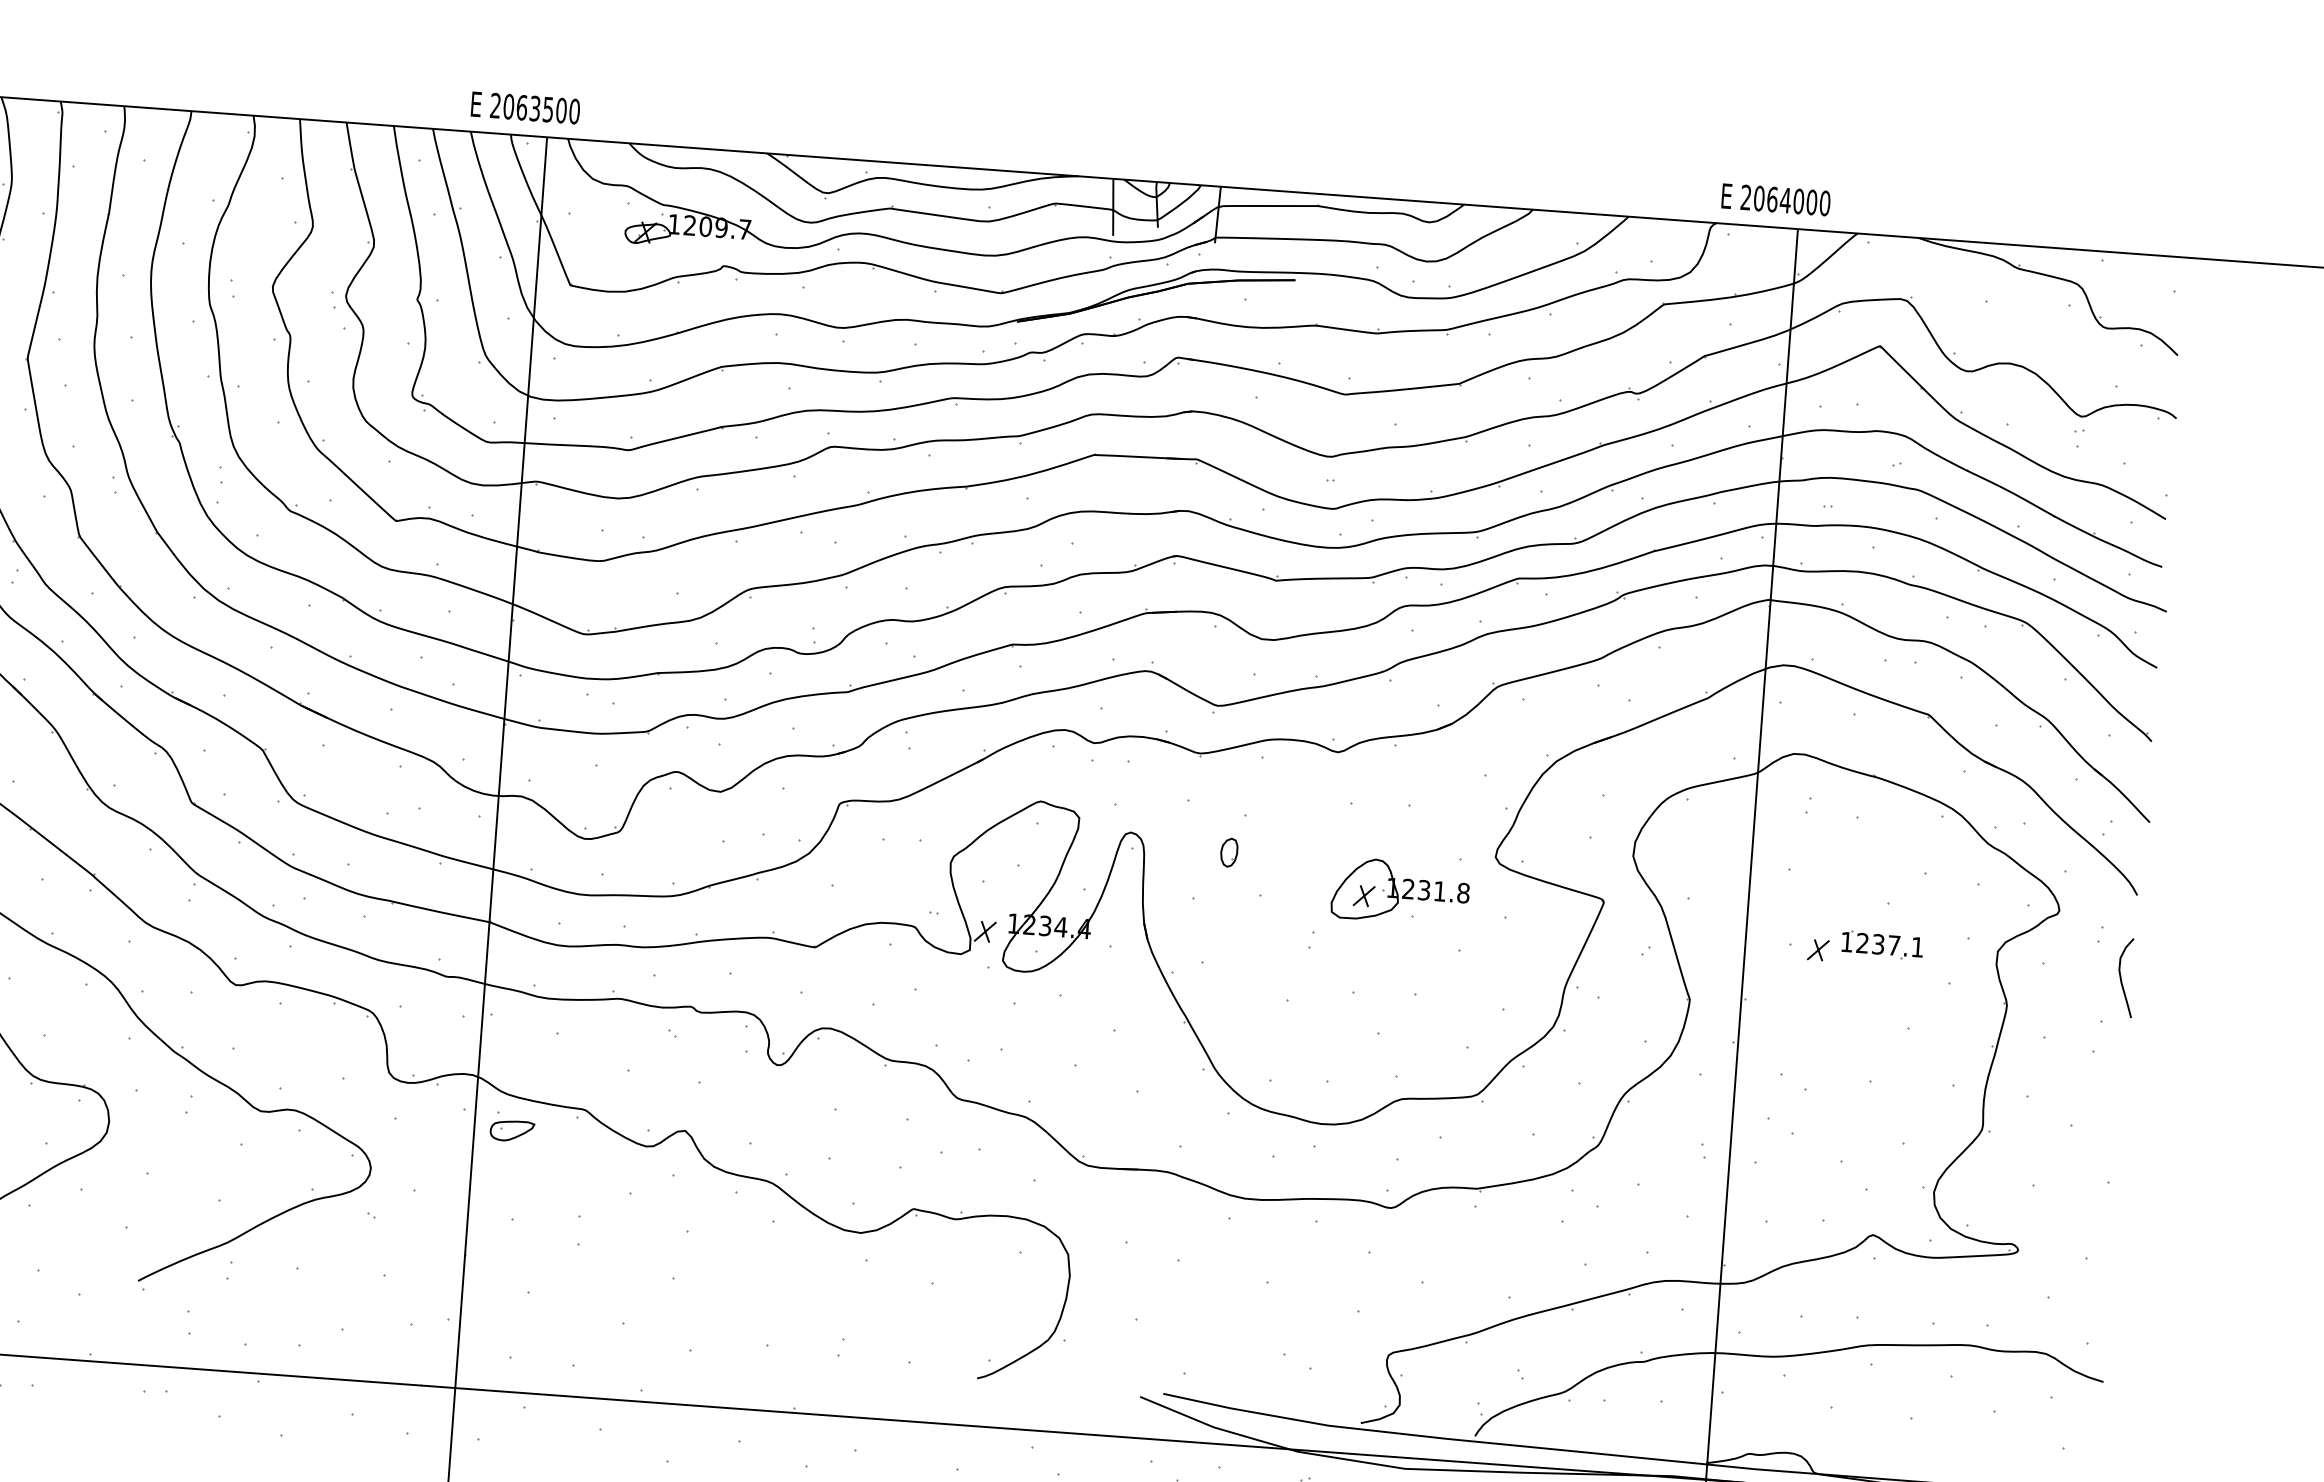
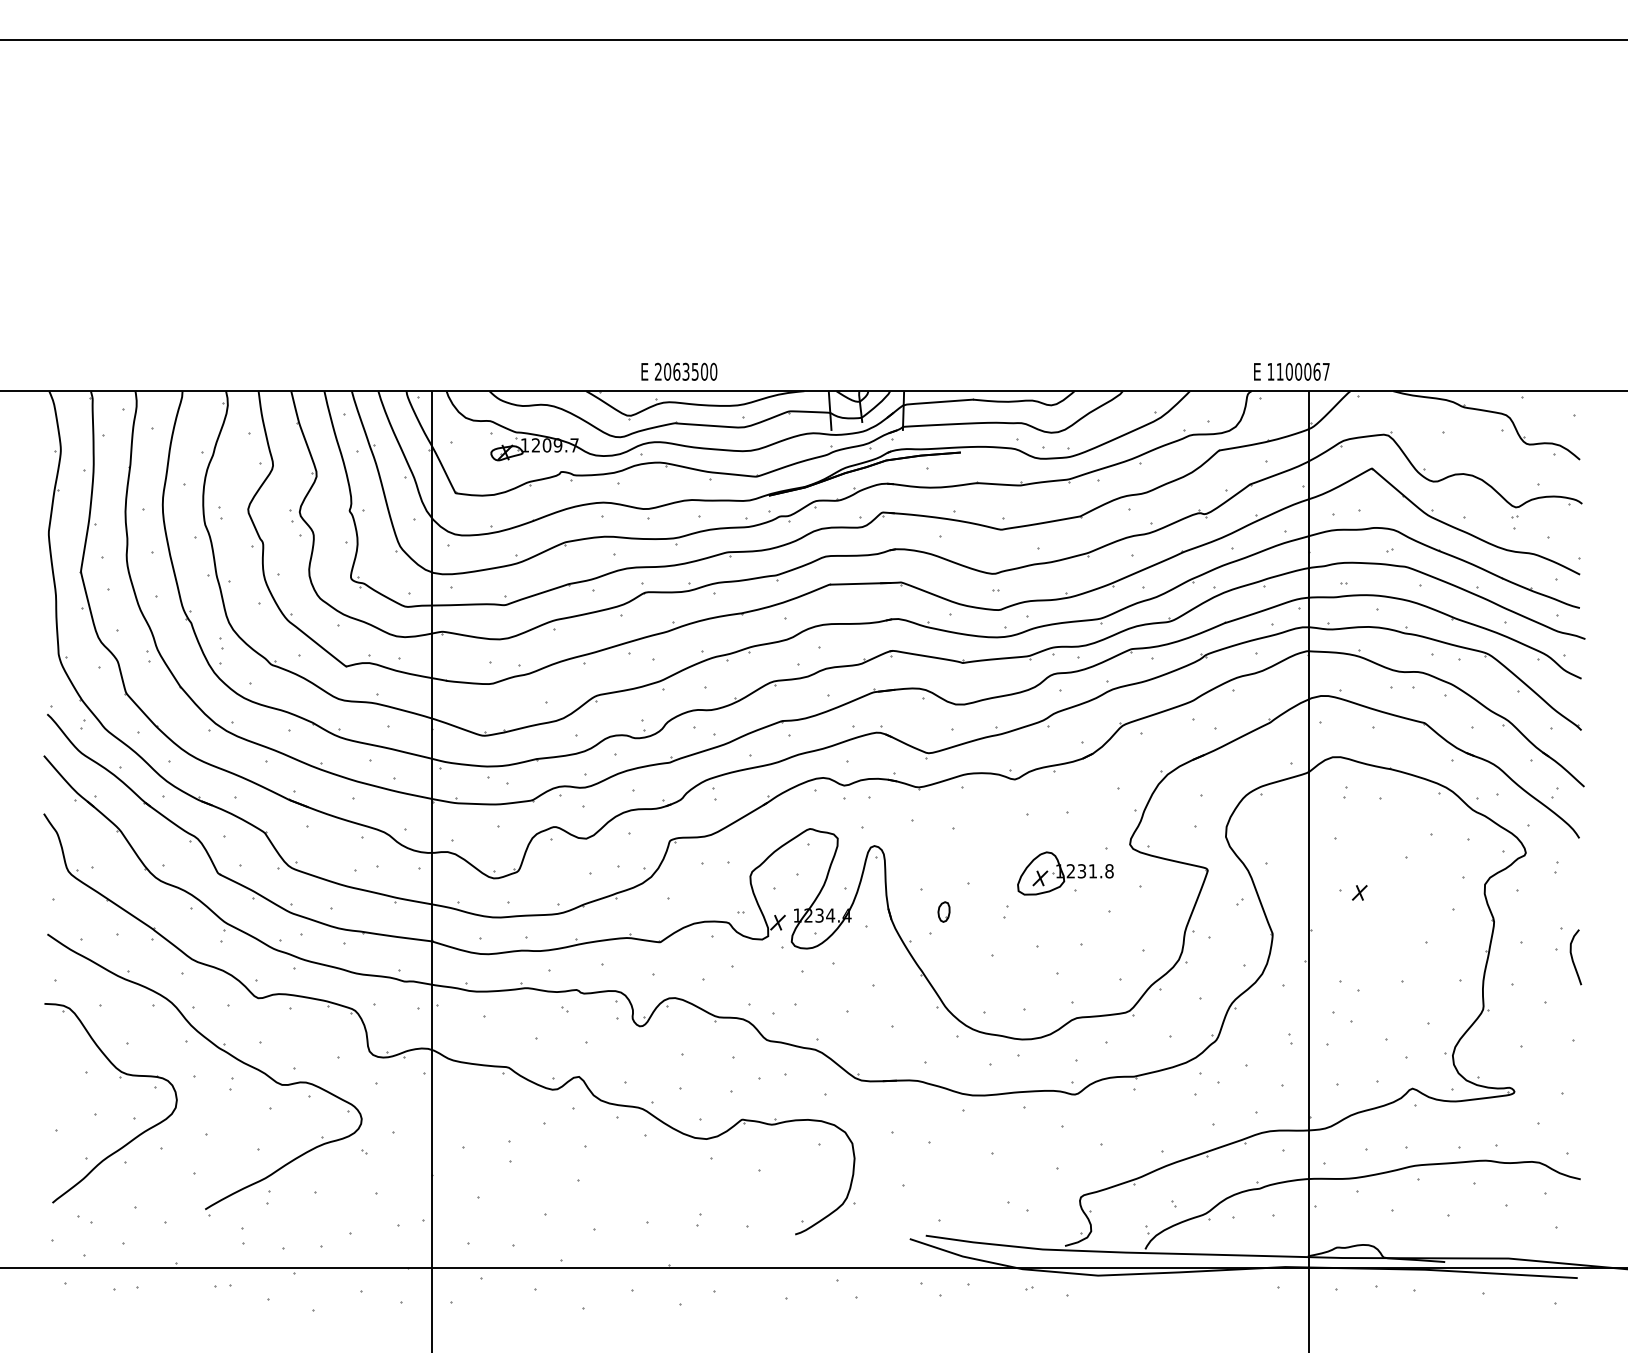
text: (525, 107) -> (679, 371), moved
text: (1785, 200) -> (1298, 371), 2064000 -> 1100067
part: (1228, 851) -> (943, 911), moved
part: (1881, 945) -> (1403, 886), removed
curve: (2122, 979) -> (1573, 958), moved
part: (512, 1126) -> (458, 1082), removed

